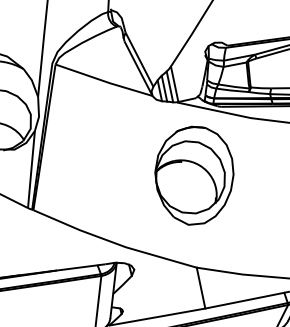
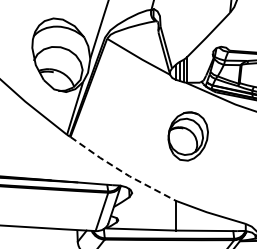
part: (195, 175) -> (188, 136), size x0.7
line: (113, 242) -> (121, 171), solid -> dashed

